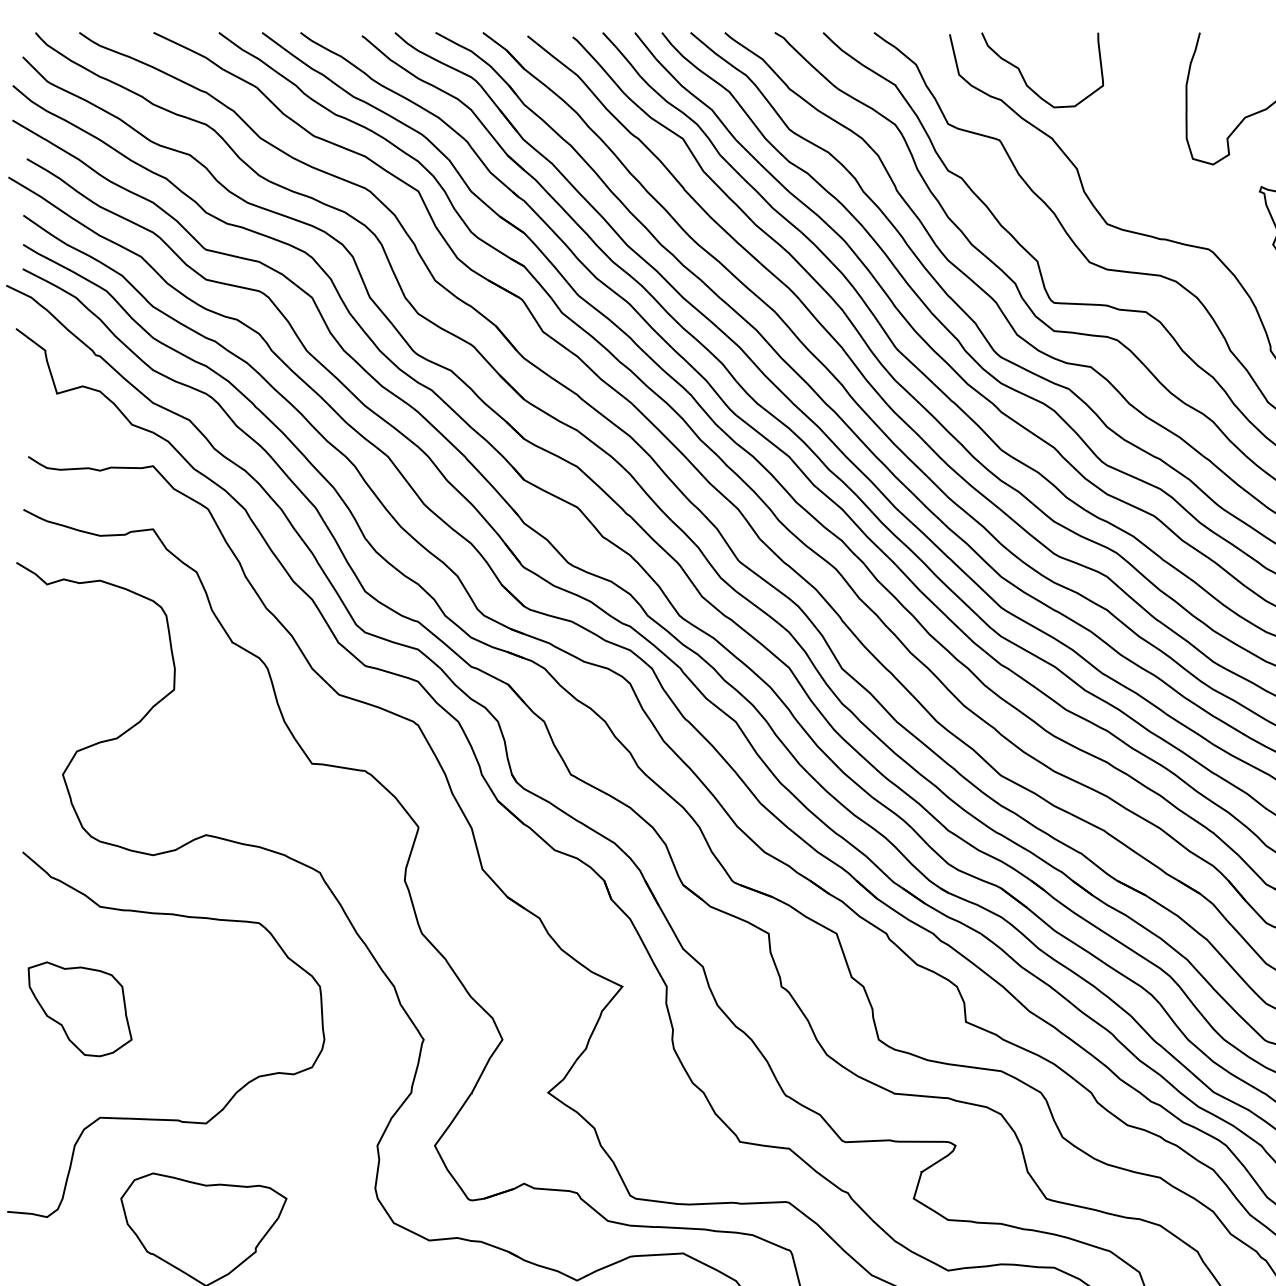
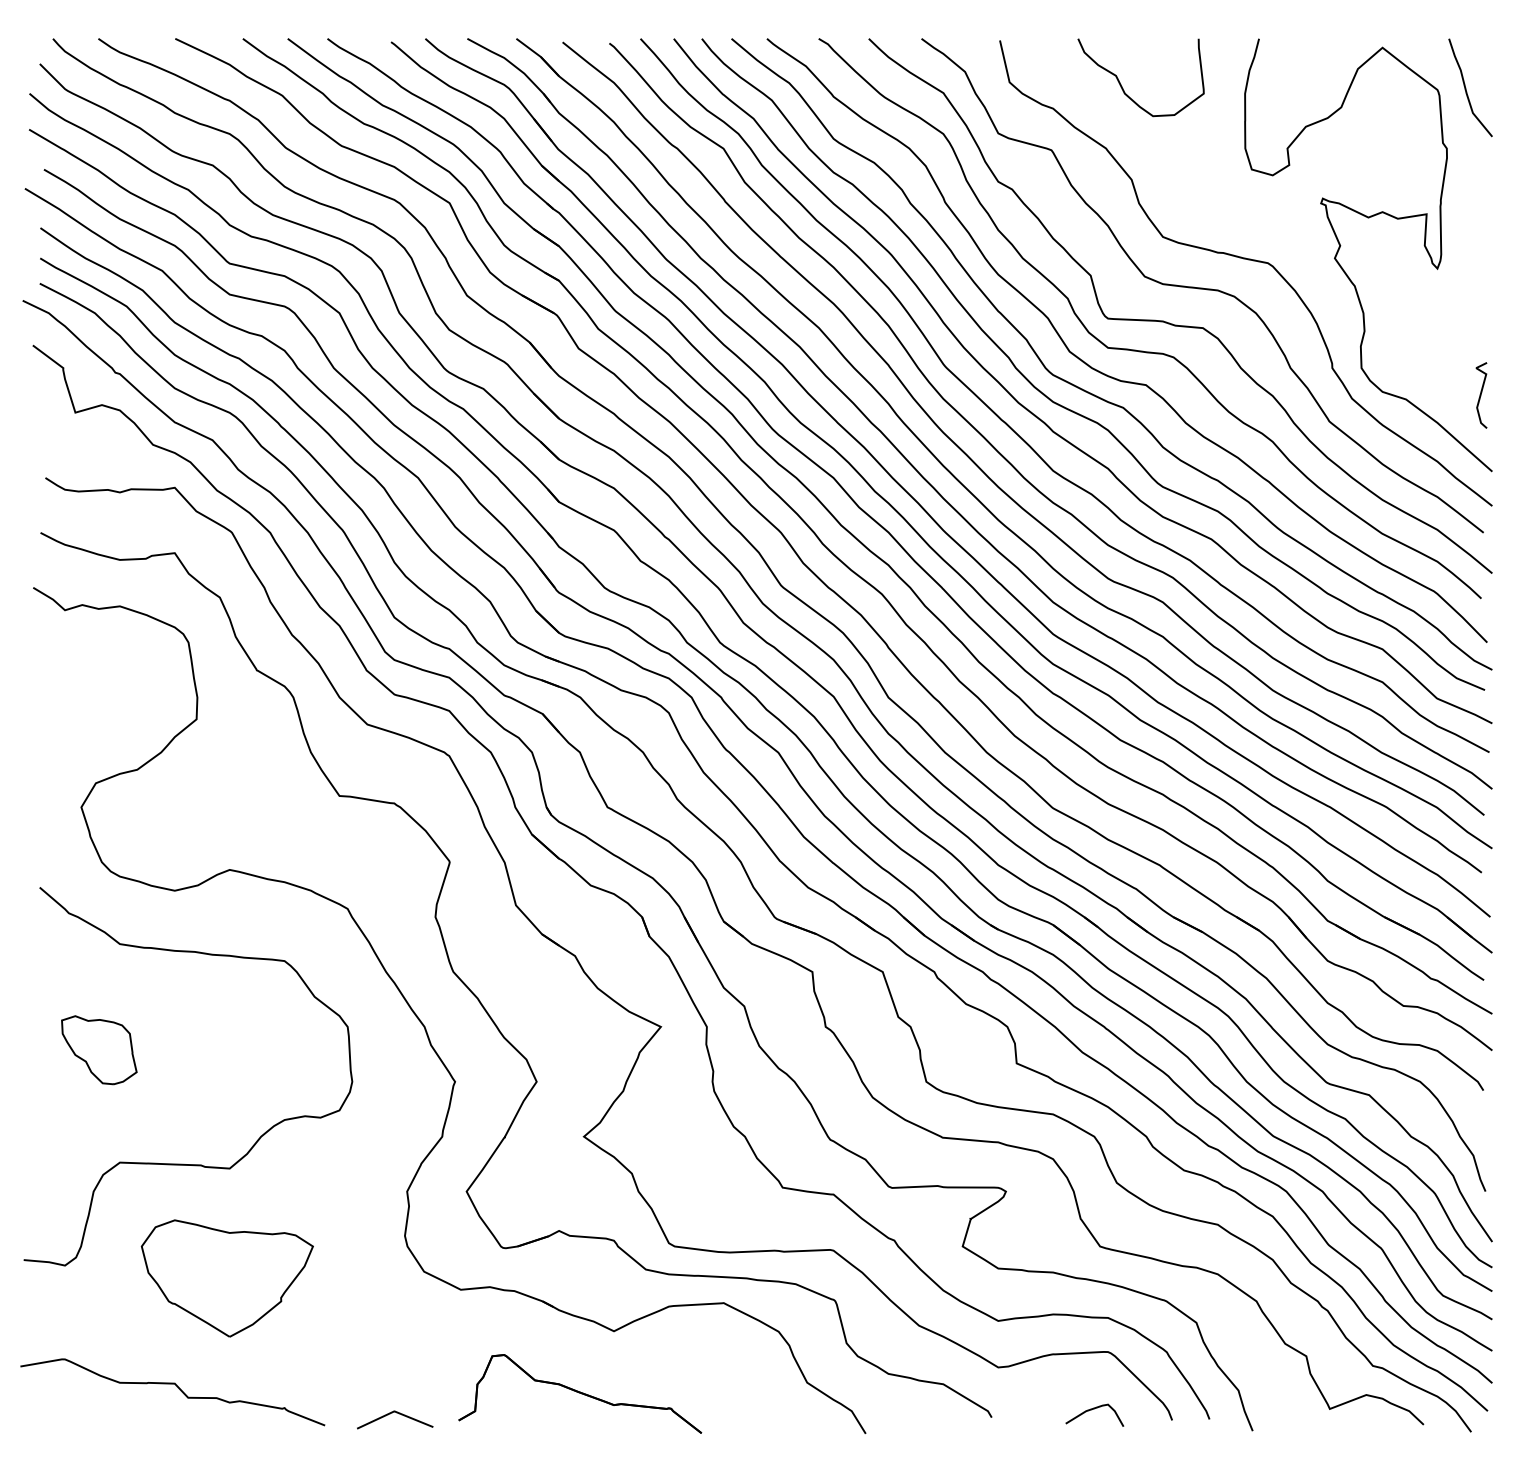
curve: (1024, 78) -> (1122, 86), moved
part: (80, 1008) -> (99, 1049), size x0.7

